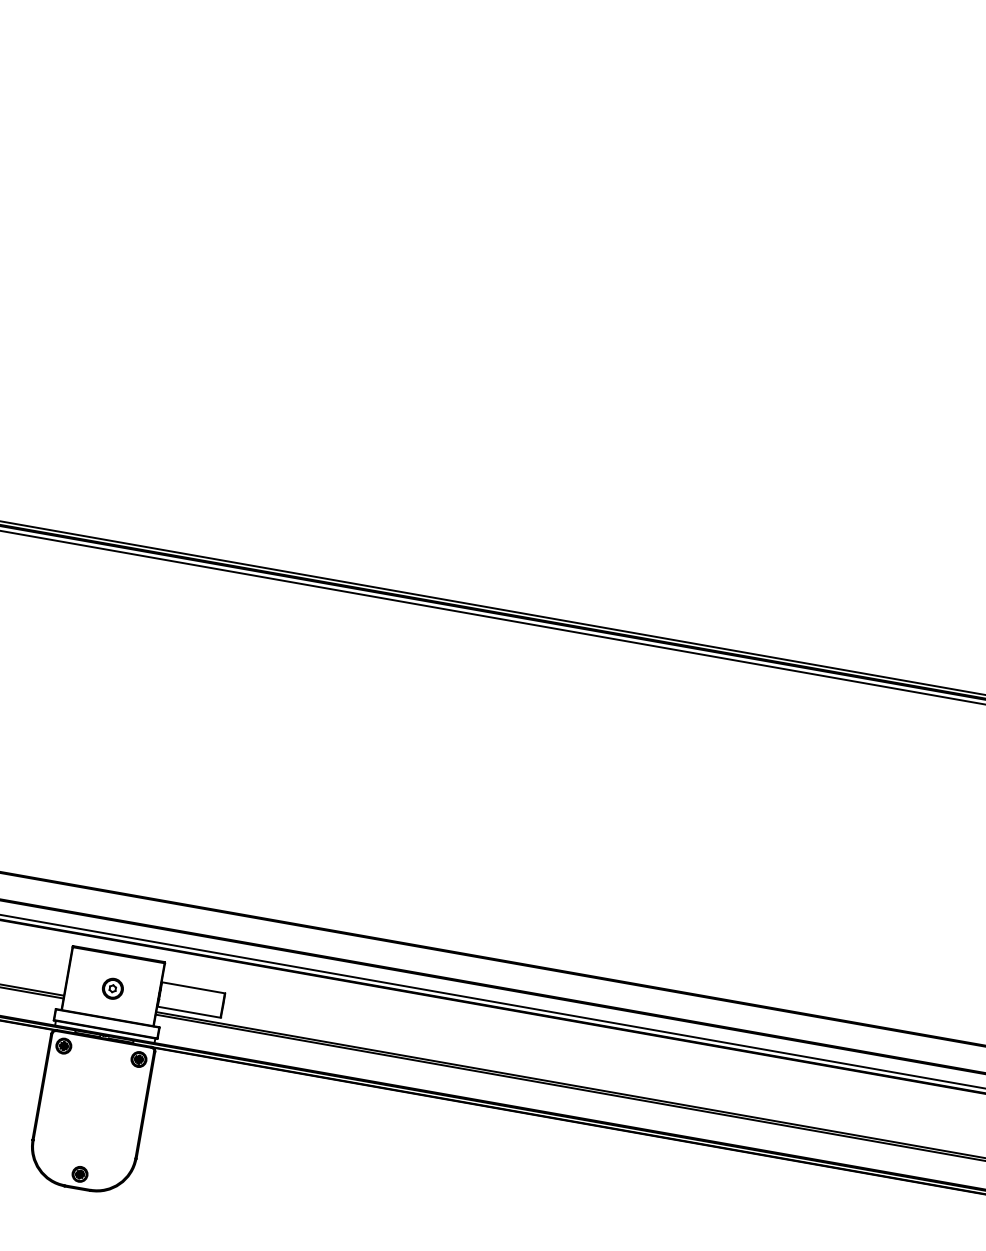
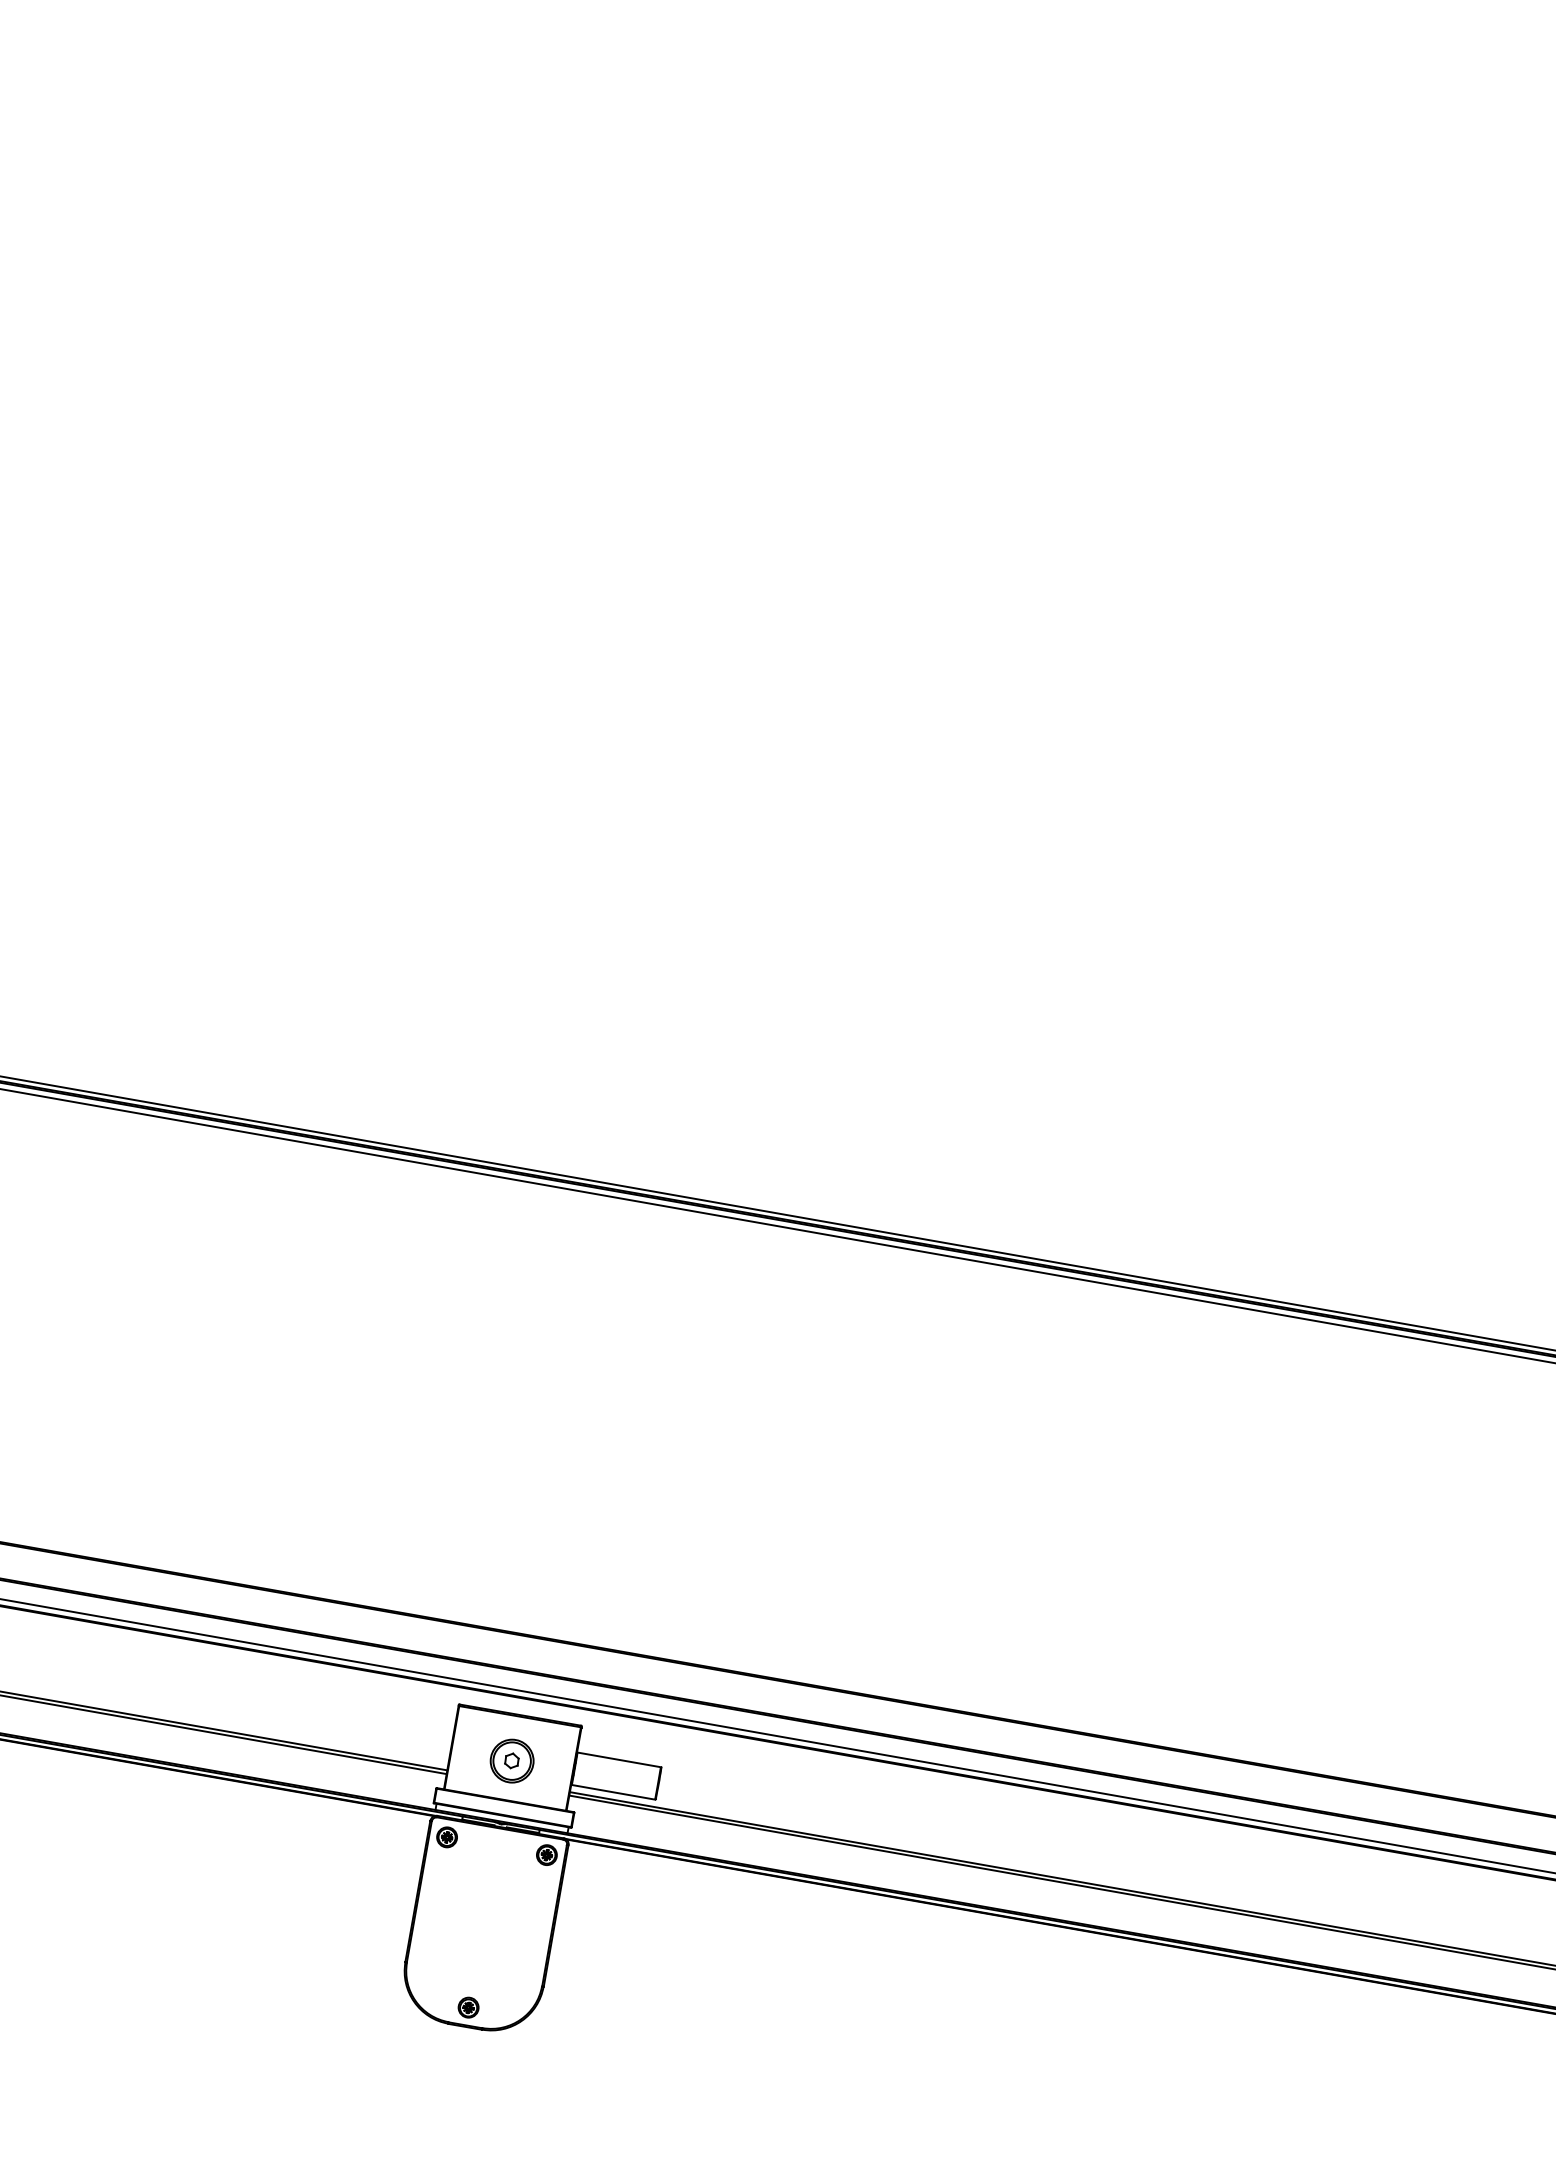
part: (113, 989) -> (512, 1761), size x1.6

